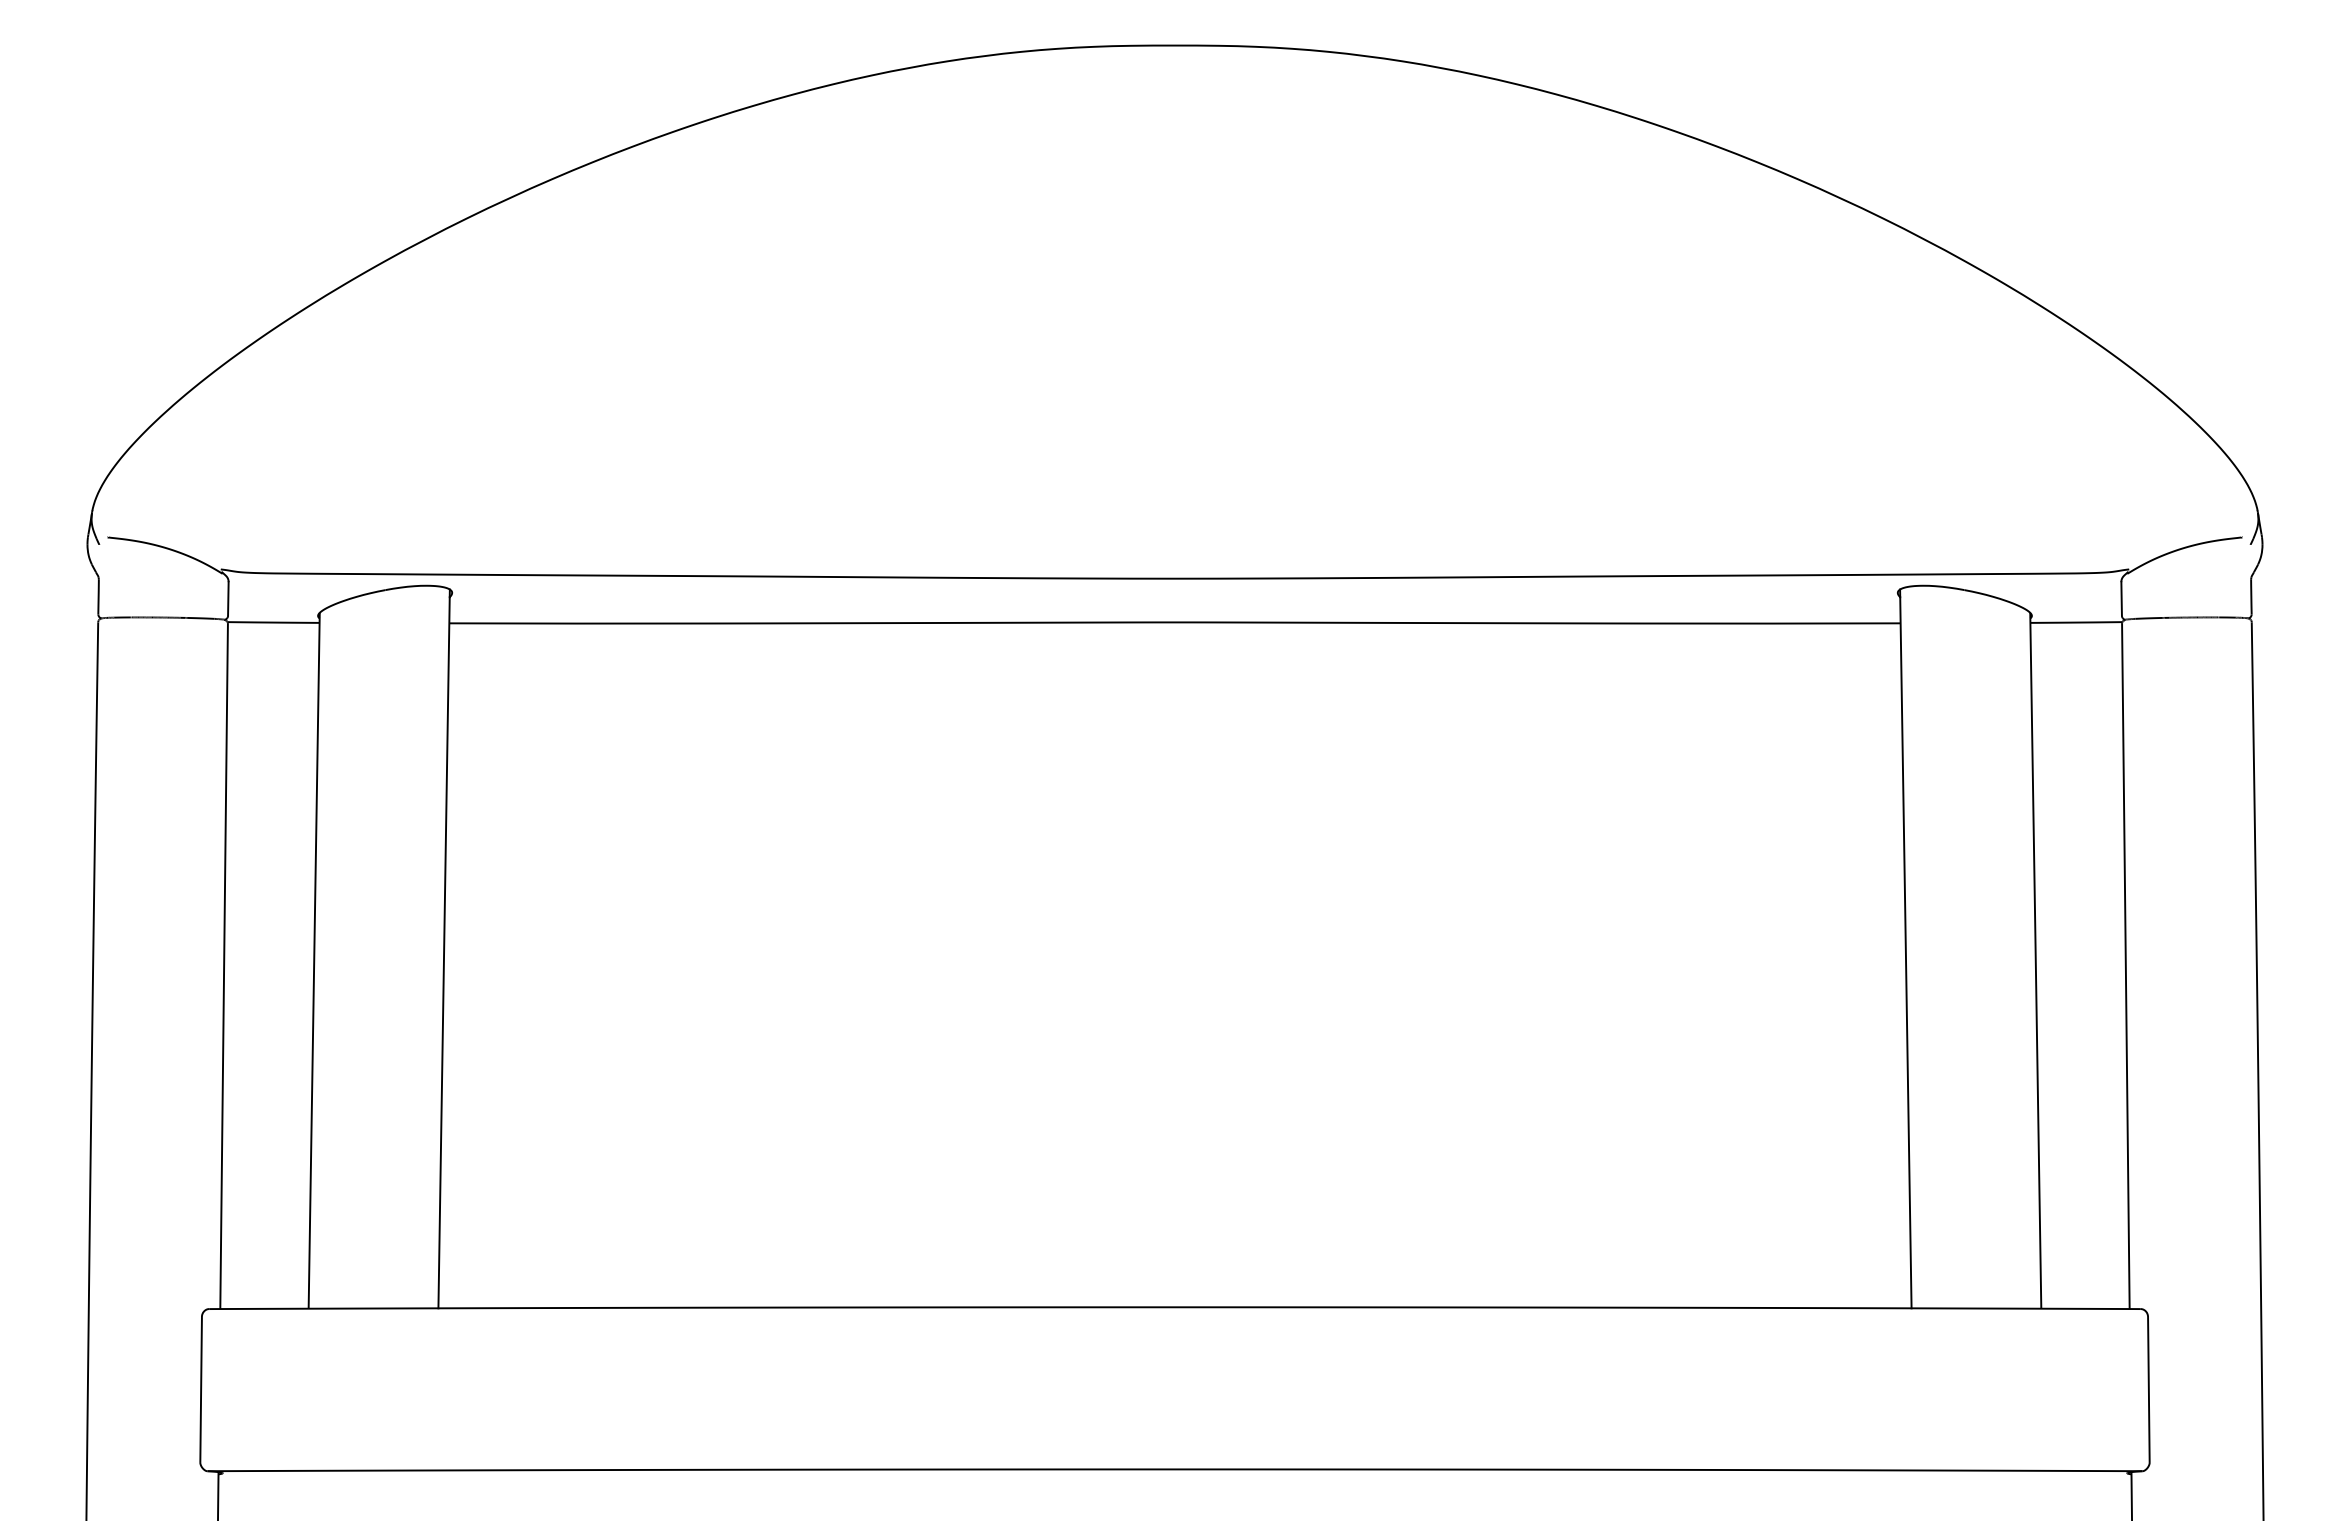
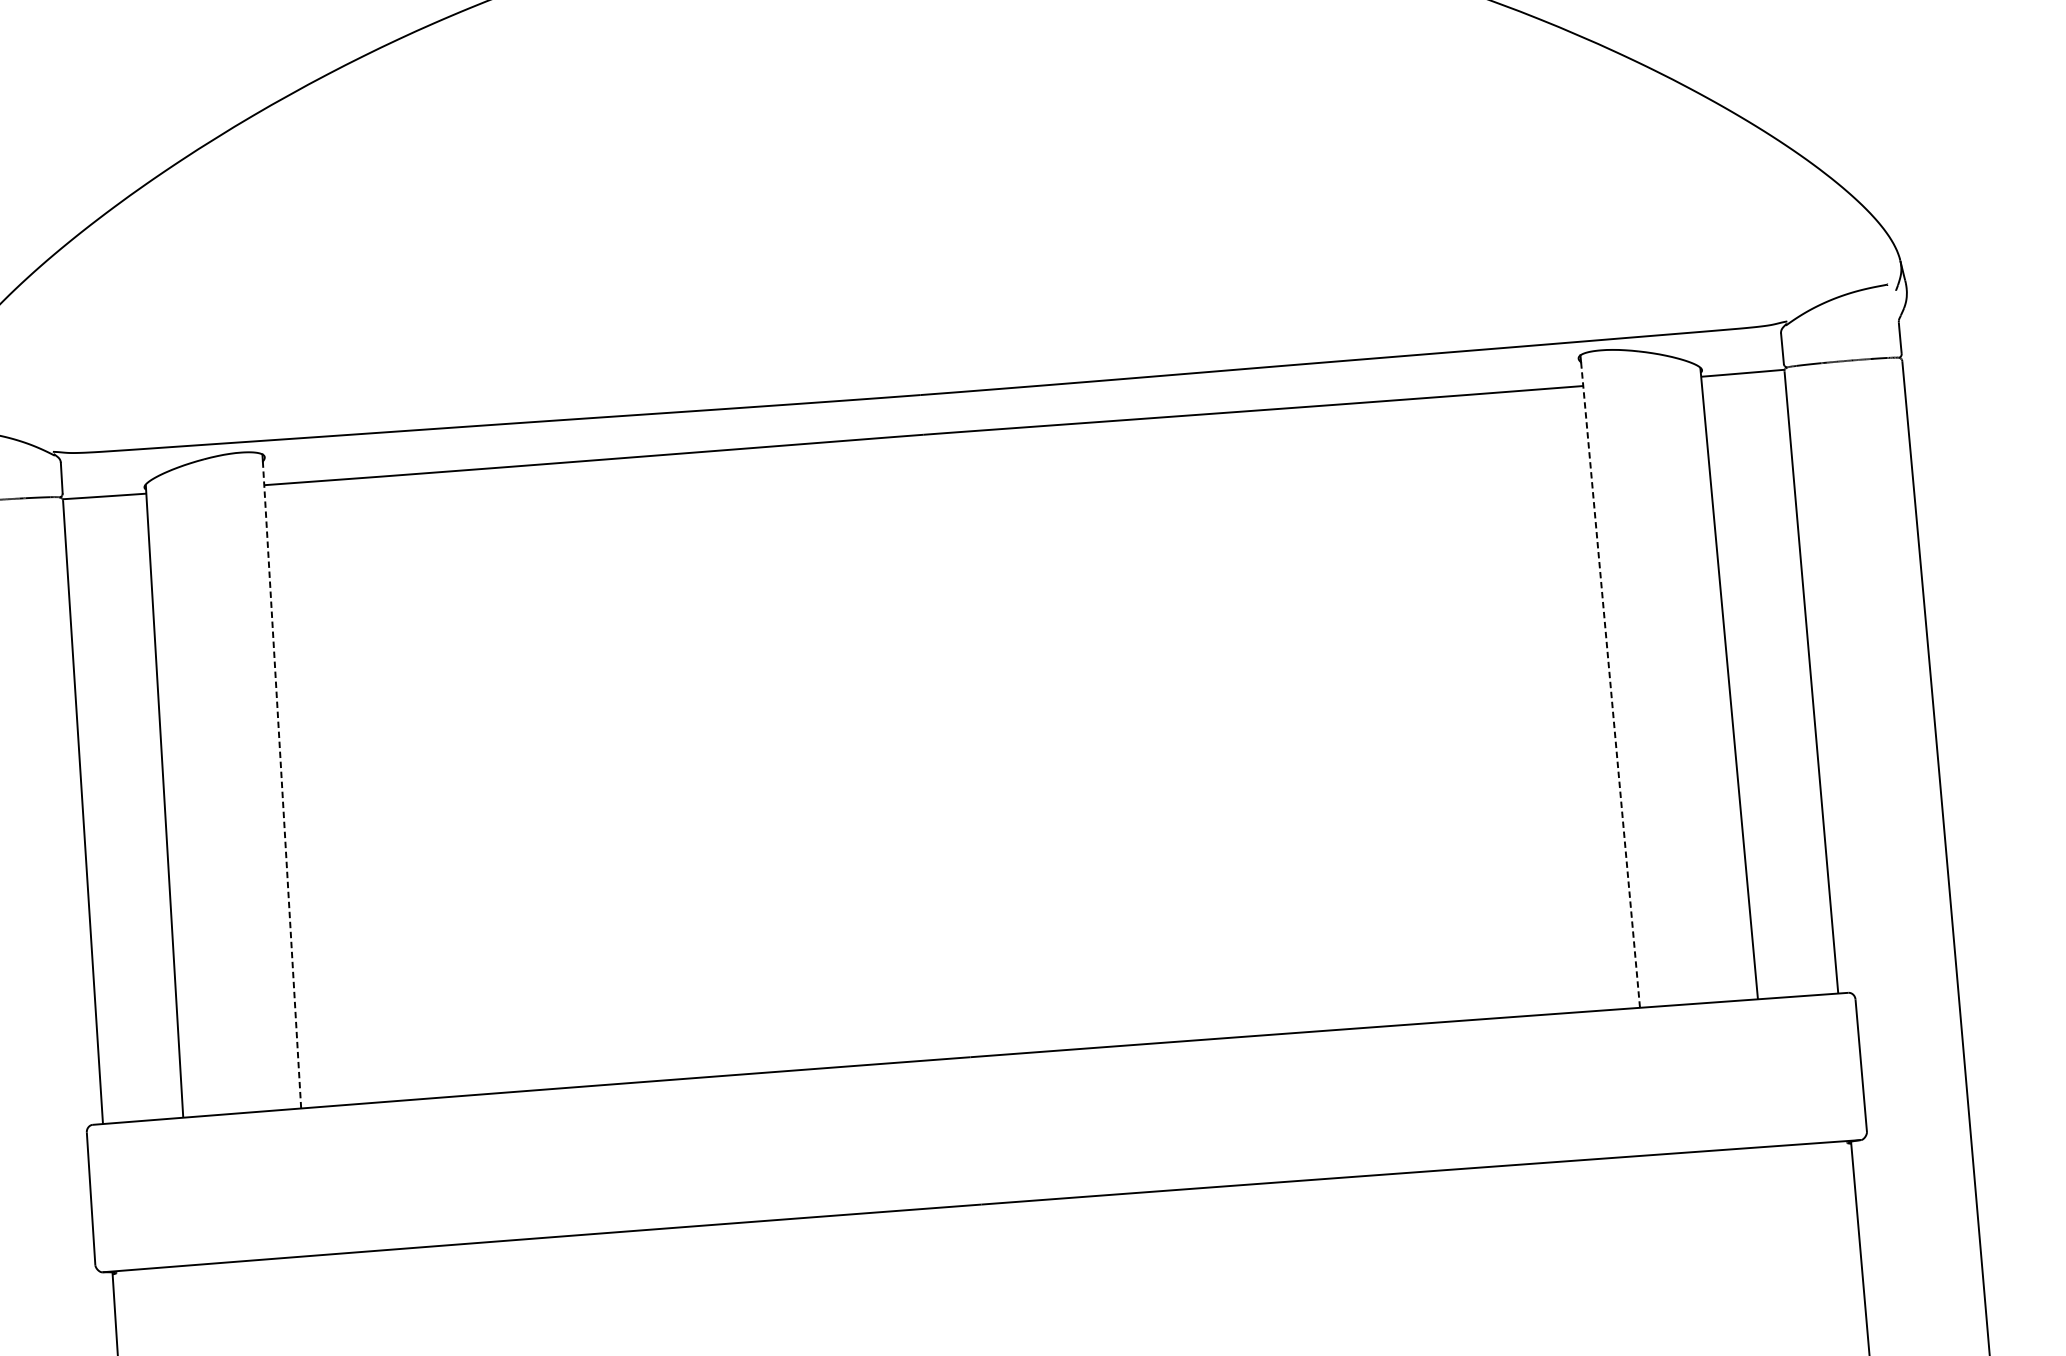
line: (444, 952) -> (282, 784), solid -> dashed
line: (1905, 952) -> (1610, 684), solid -> dashed

